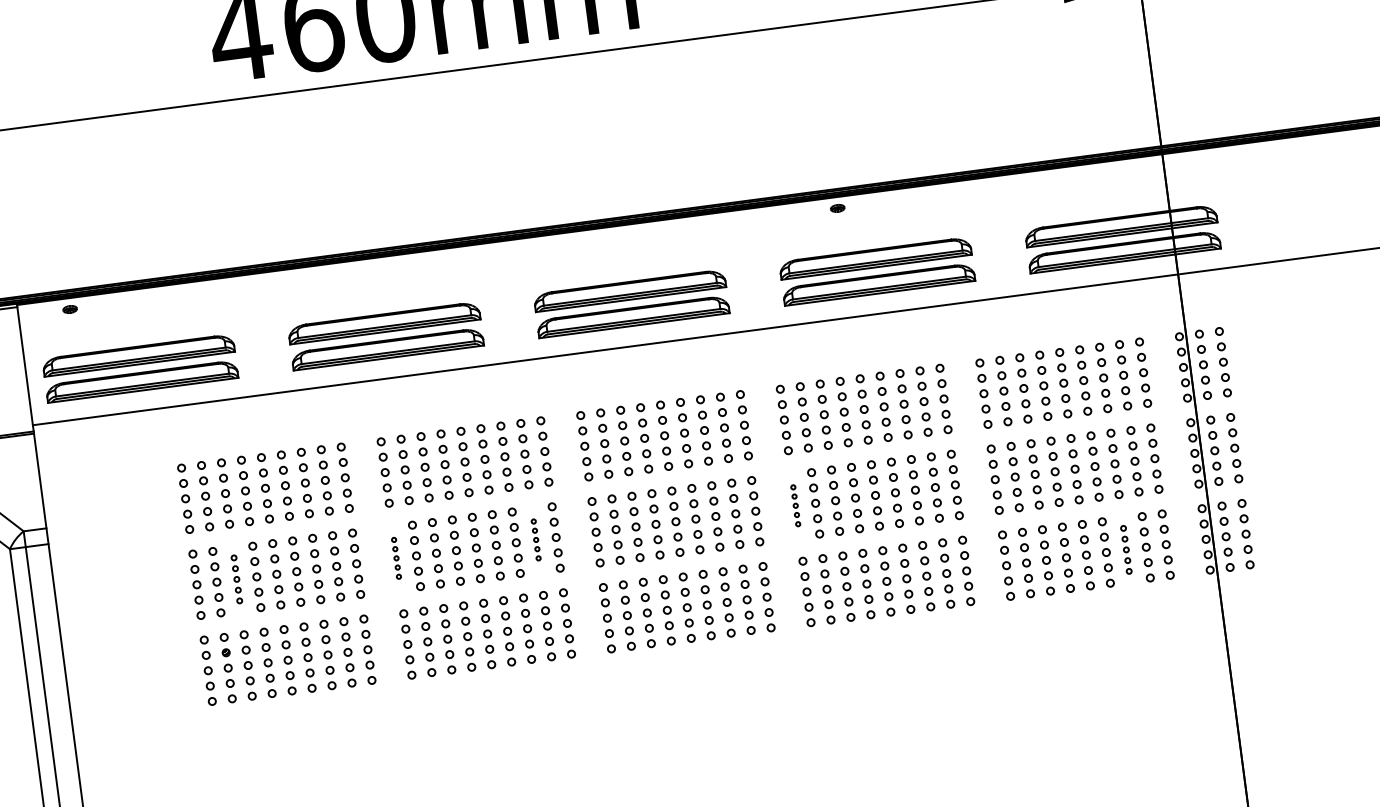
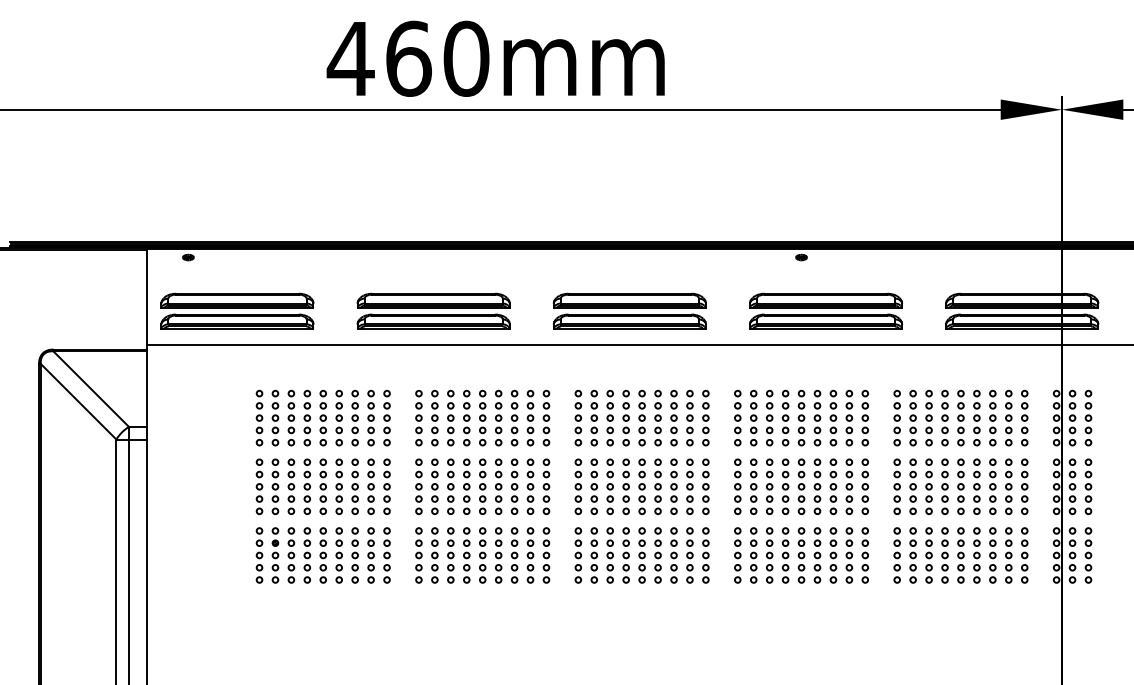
part: (795, 505) -> (737, 486), size x1.67
part: (536, 539) -> (530, 486), size x1.67
part: (1125, 549) -> (992, 555), size x1.43
part: (395, 558) -> (418, 486), size x1.67
part: (236, 579) -> (291, 486), size x1.43

